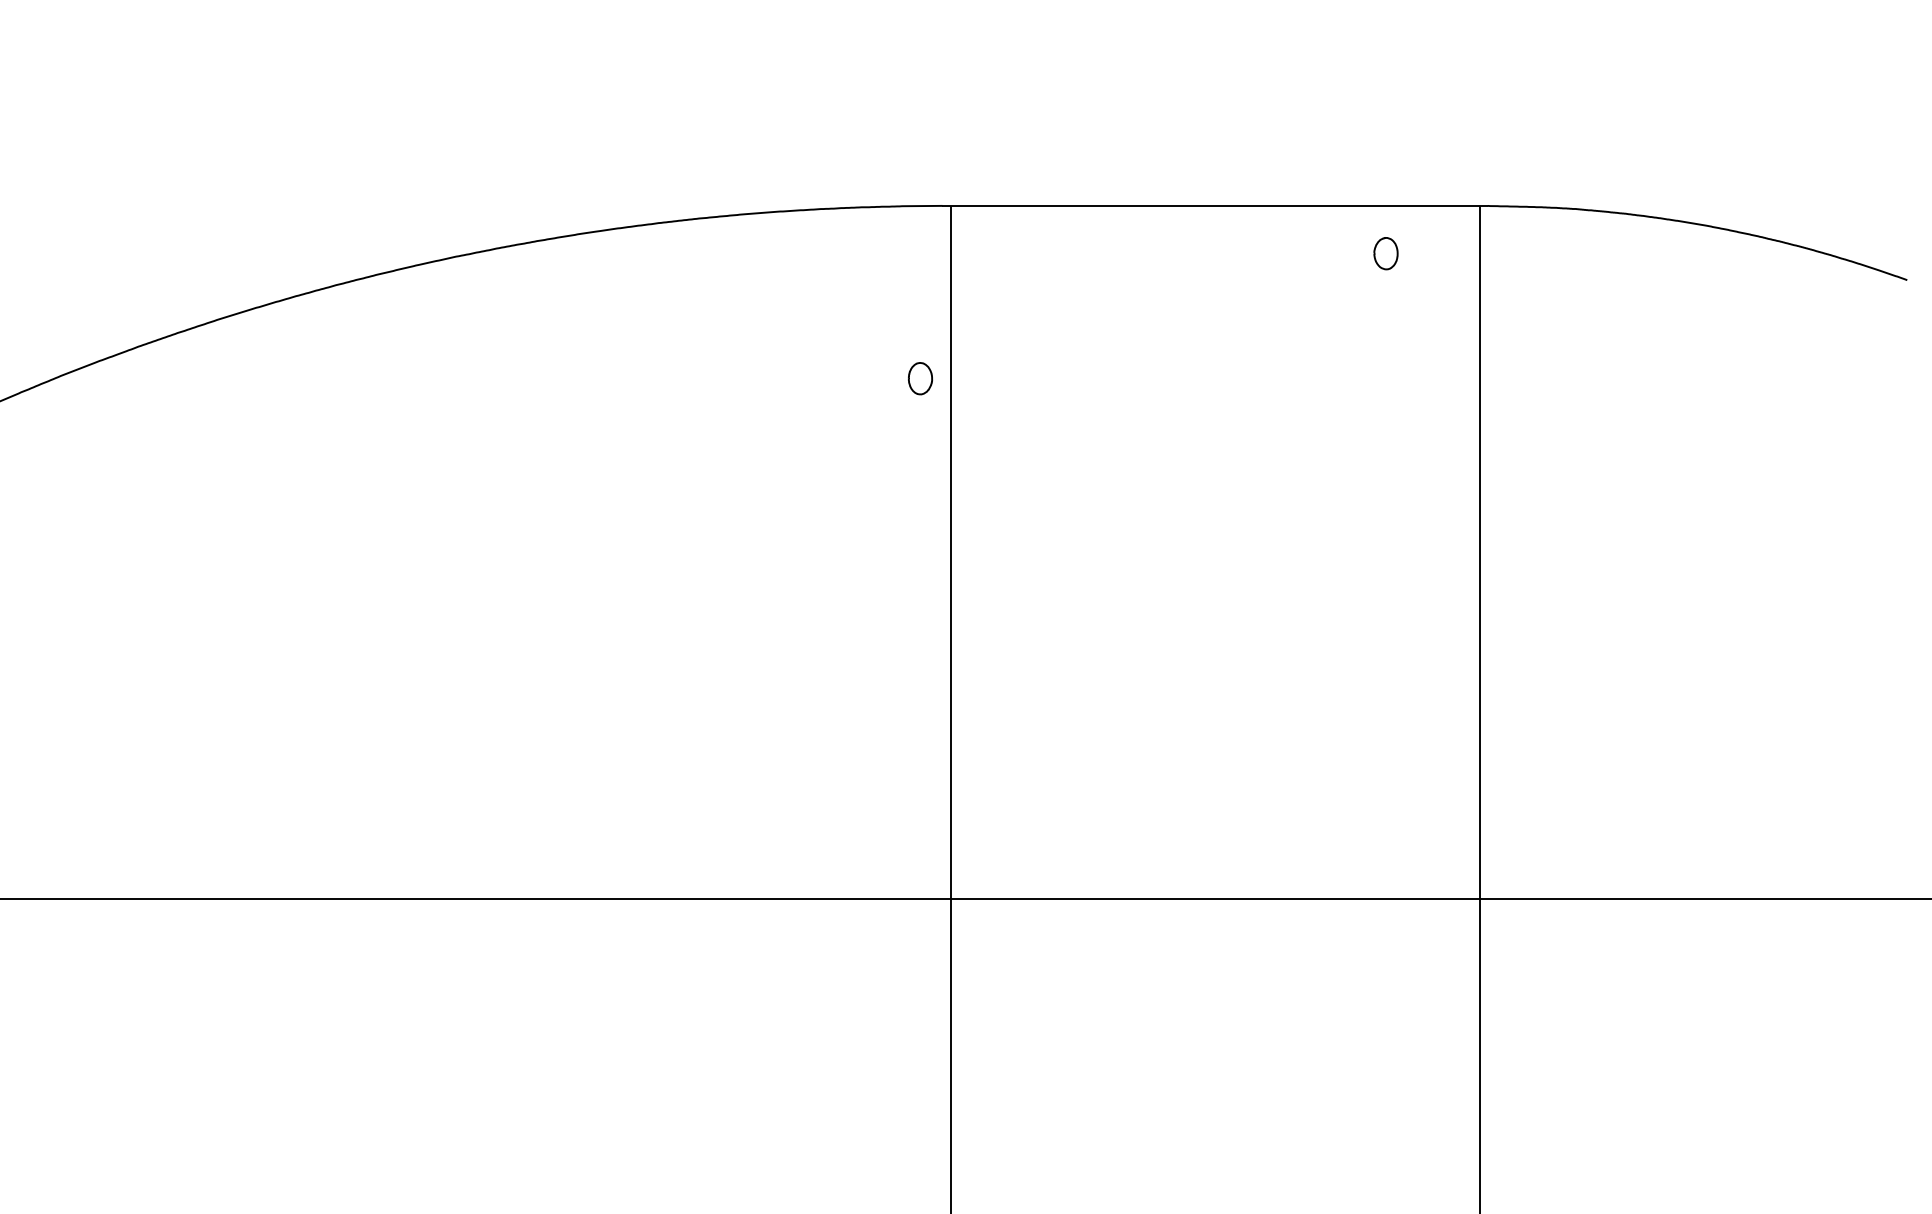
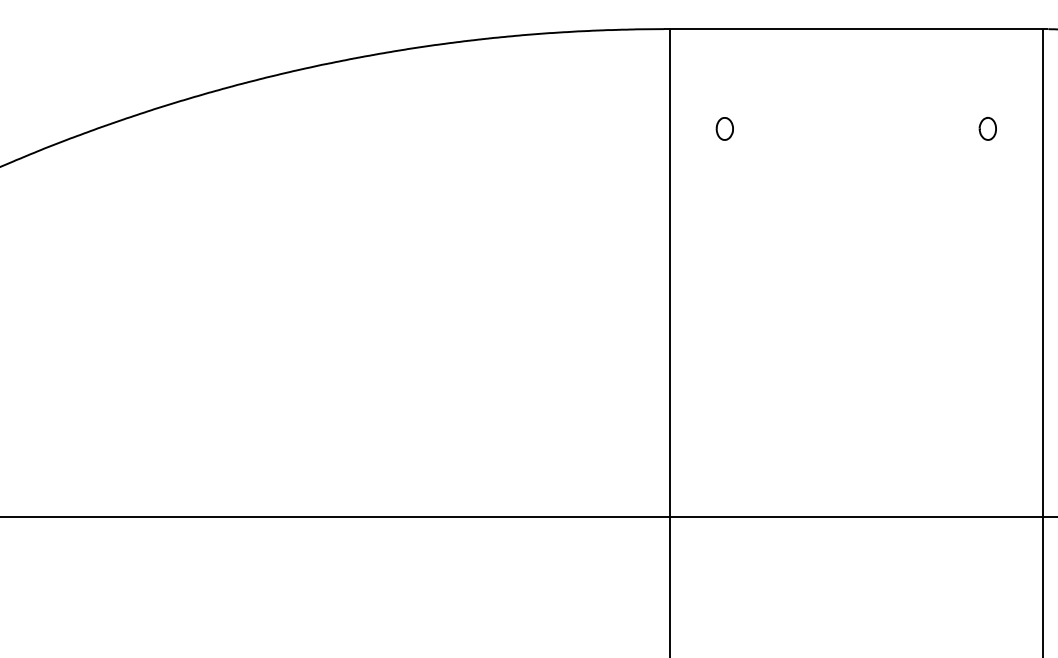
part: (1385, 253) -> (987, 128), moved
part: (920, 378) -> (724, 128), moved

